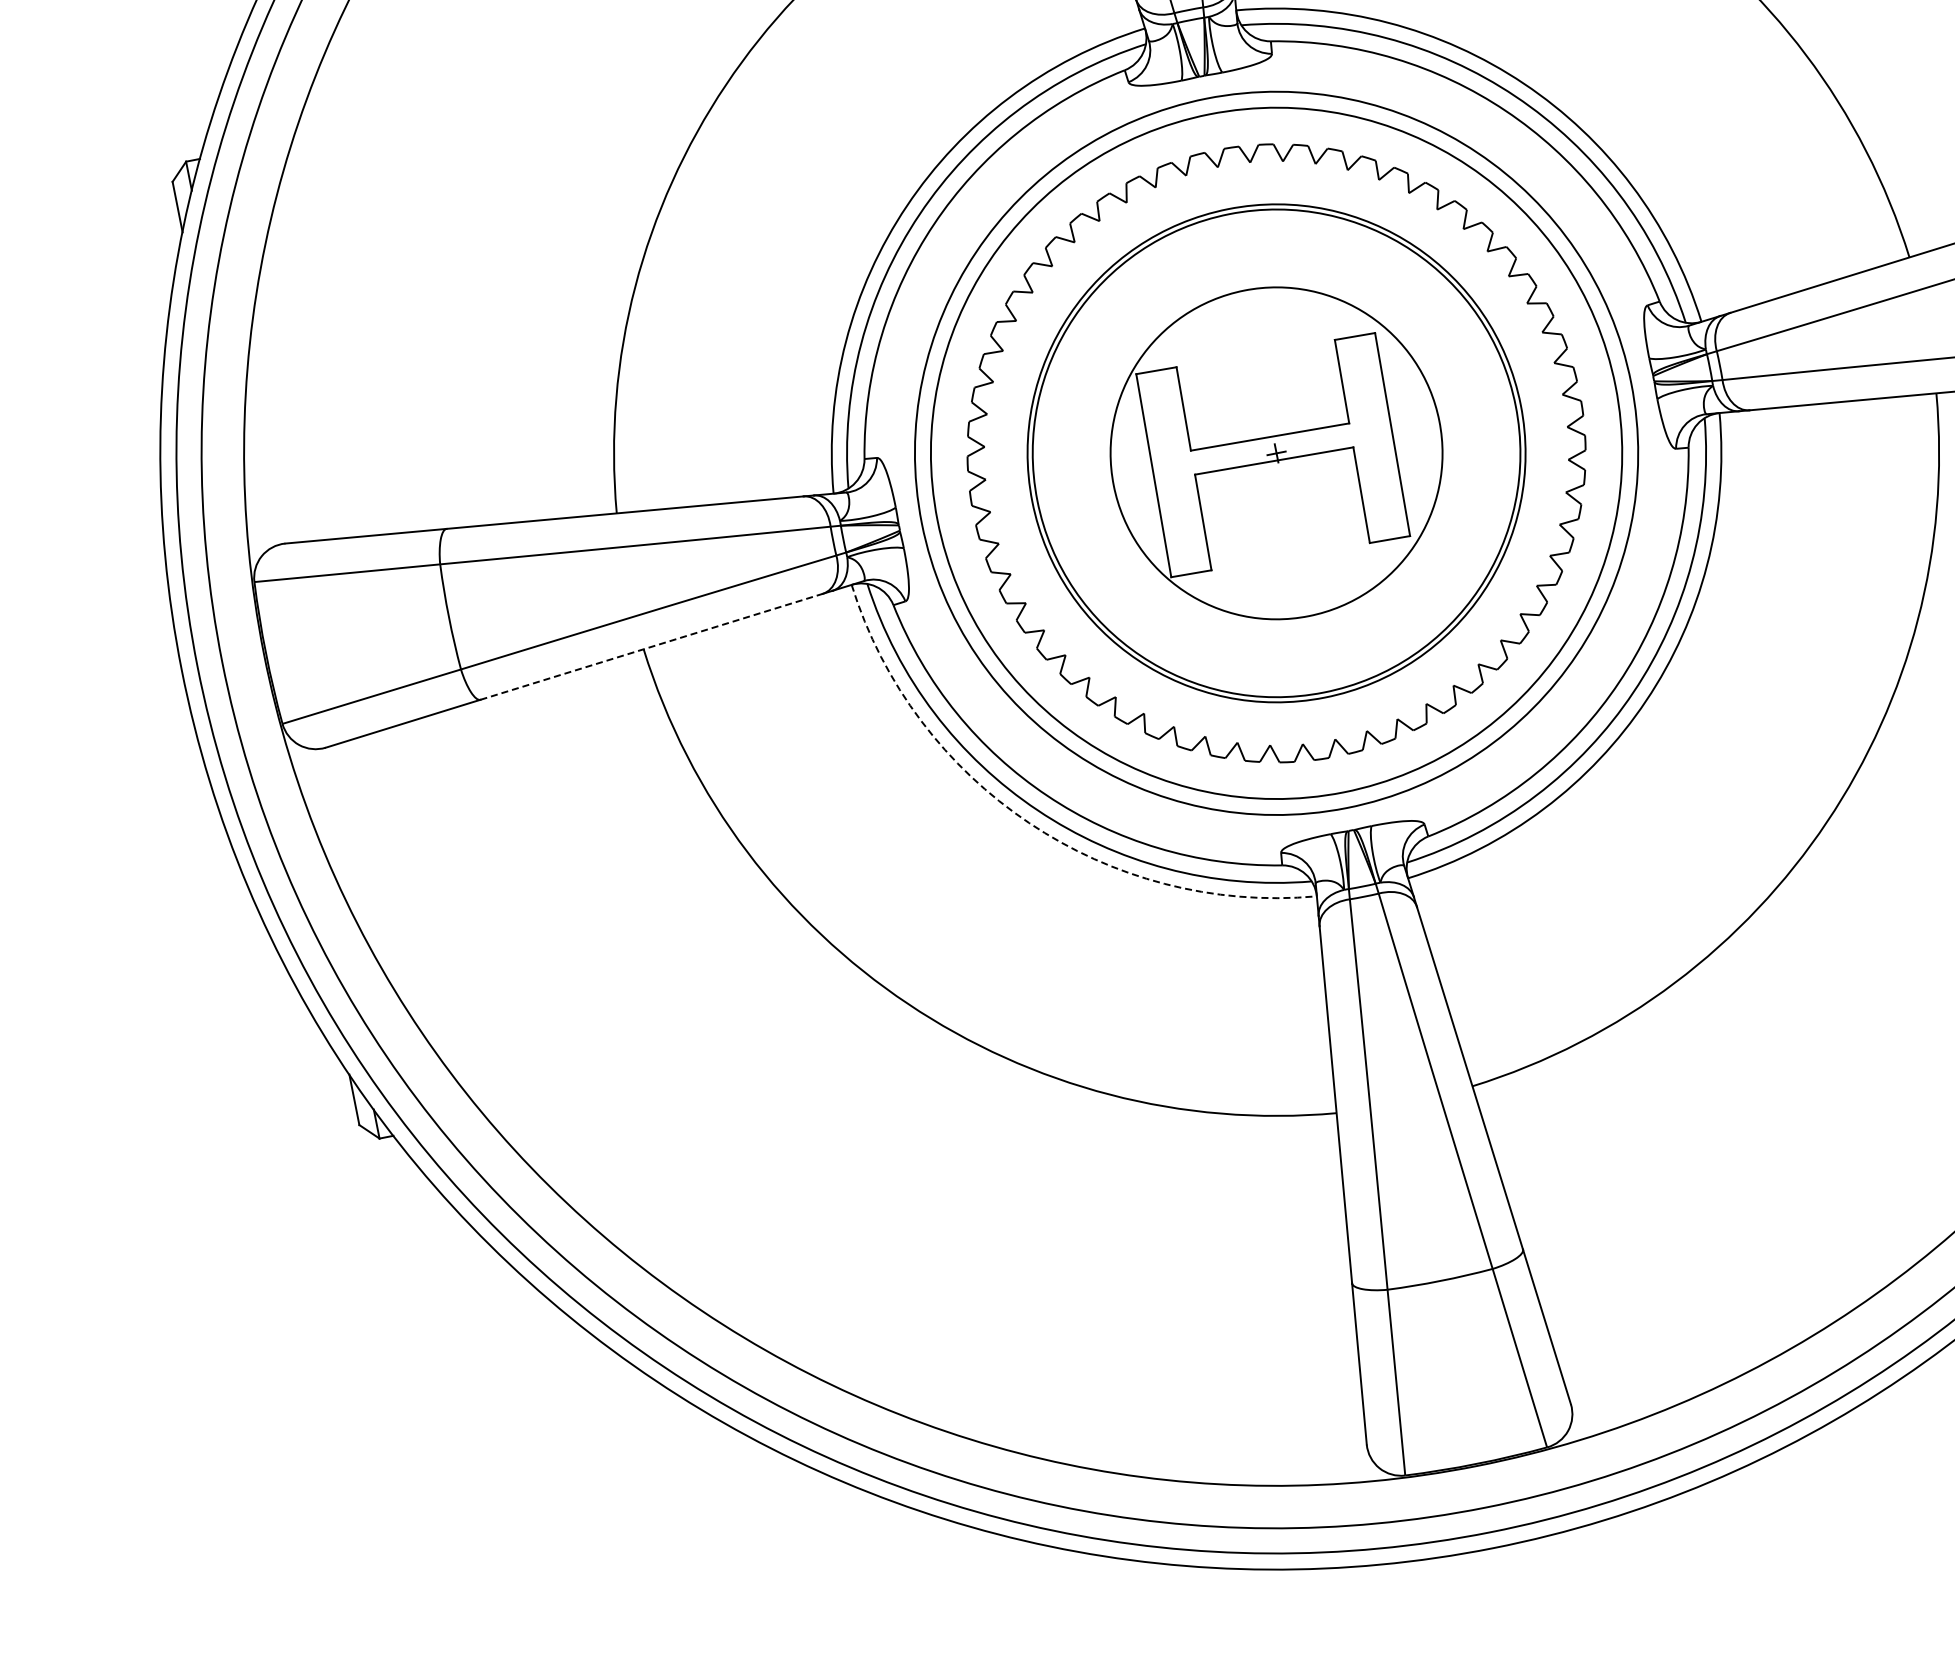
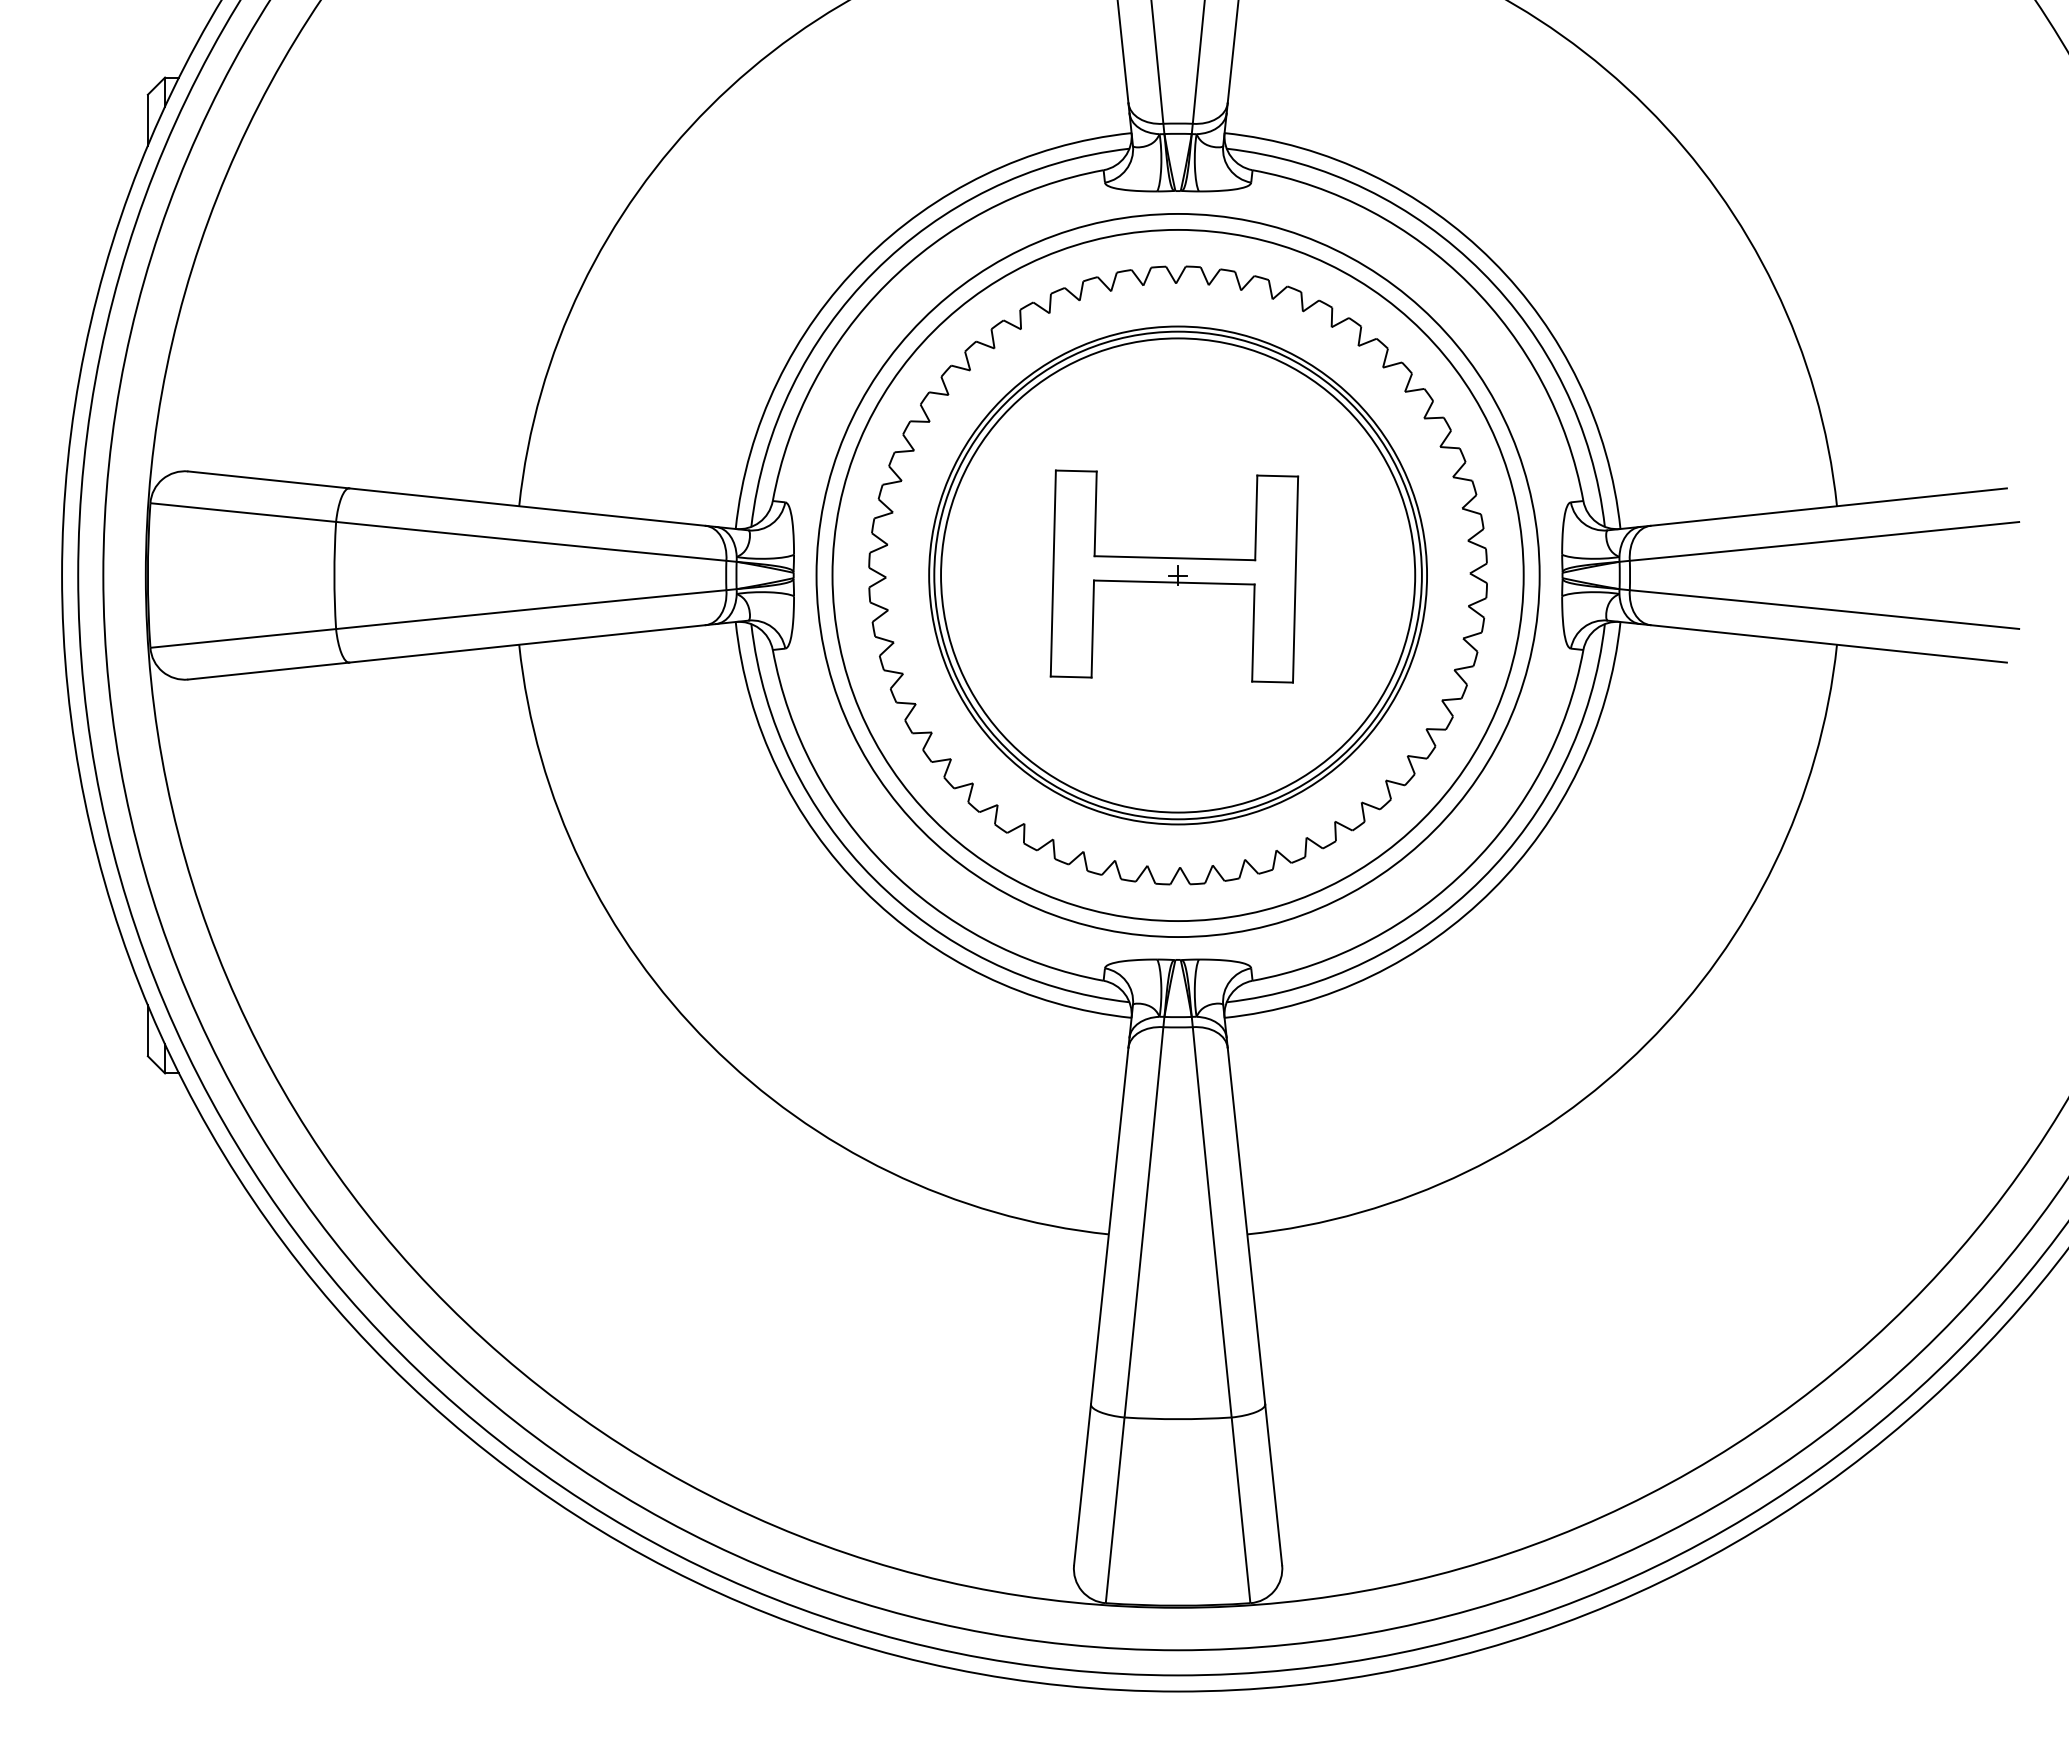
circle: (1276, 453) -> (1178, 575), size x1.43
line: (651, 646) -> (527, 643), dashed -> solid
arc: (1029, 823) -> (863, 890), dashed -> solid

